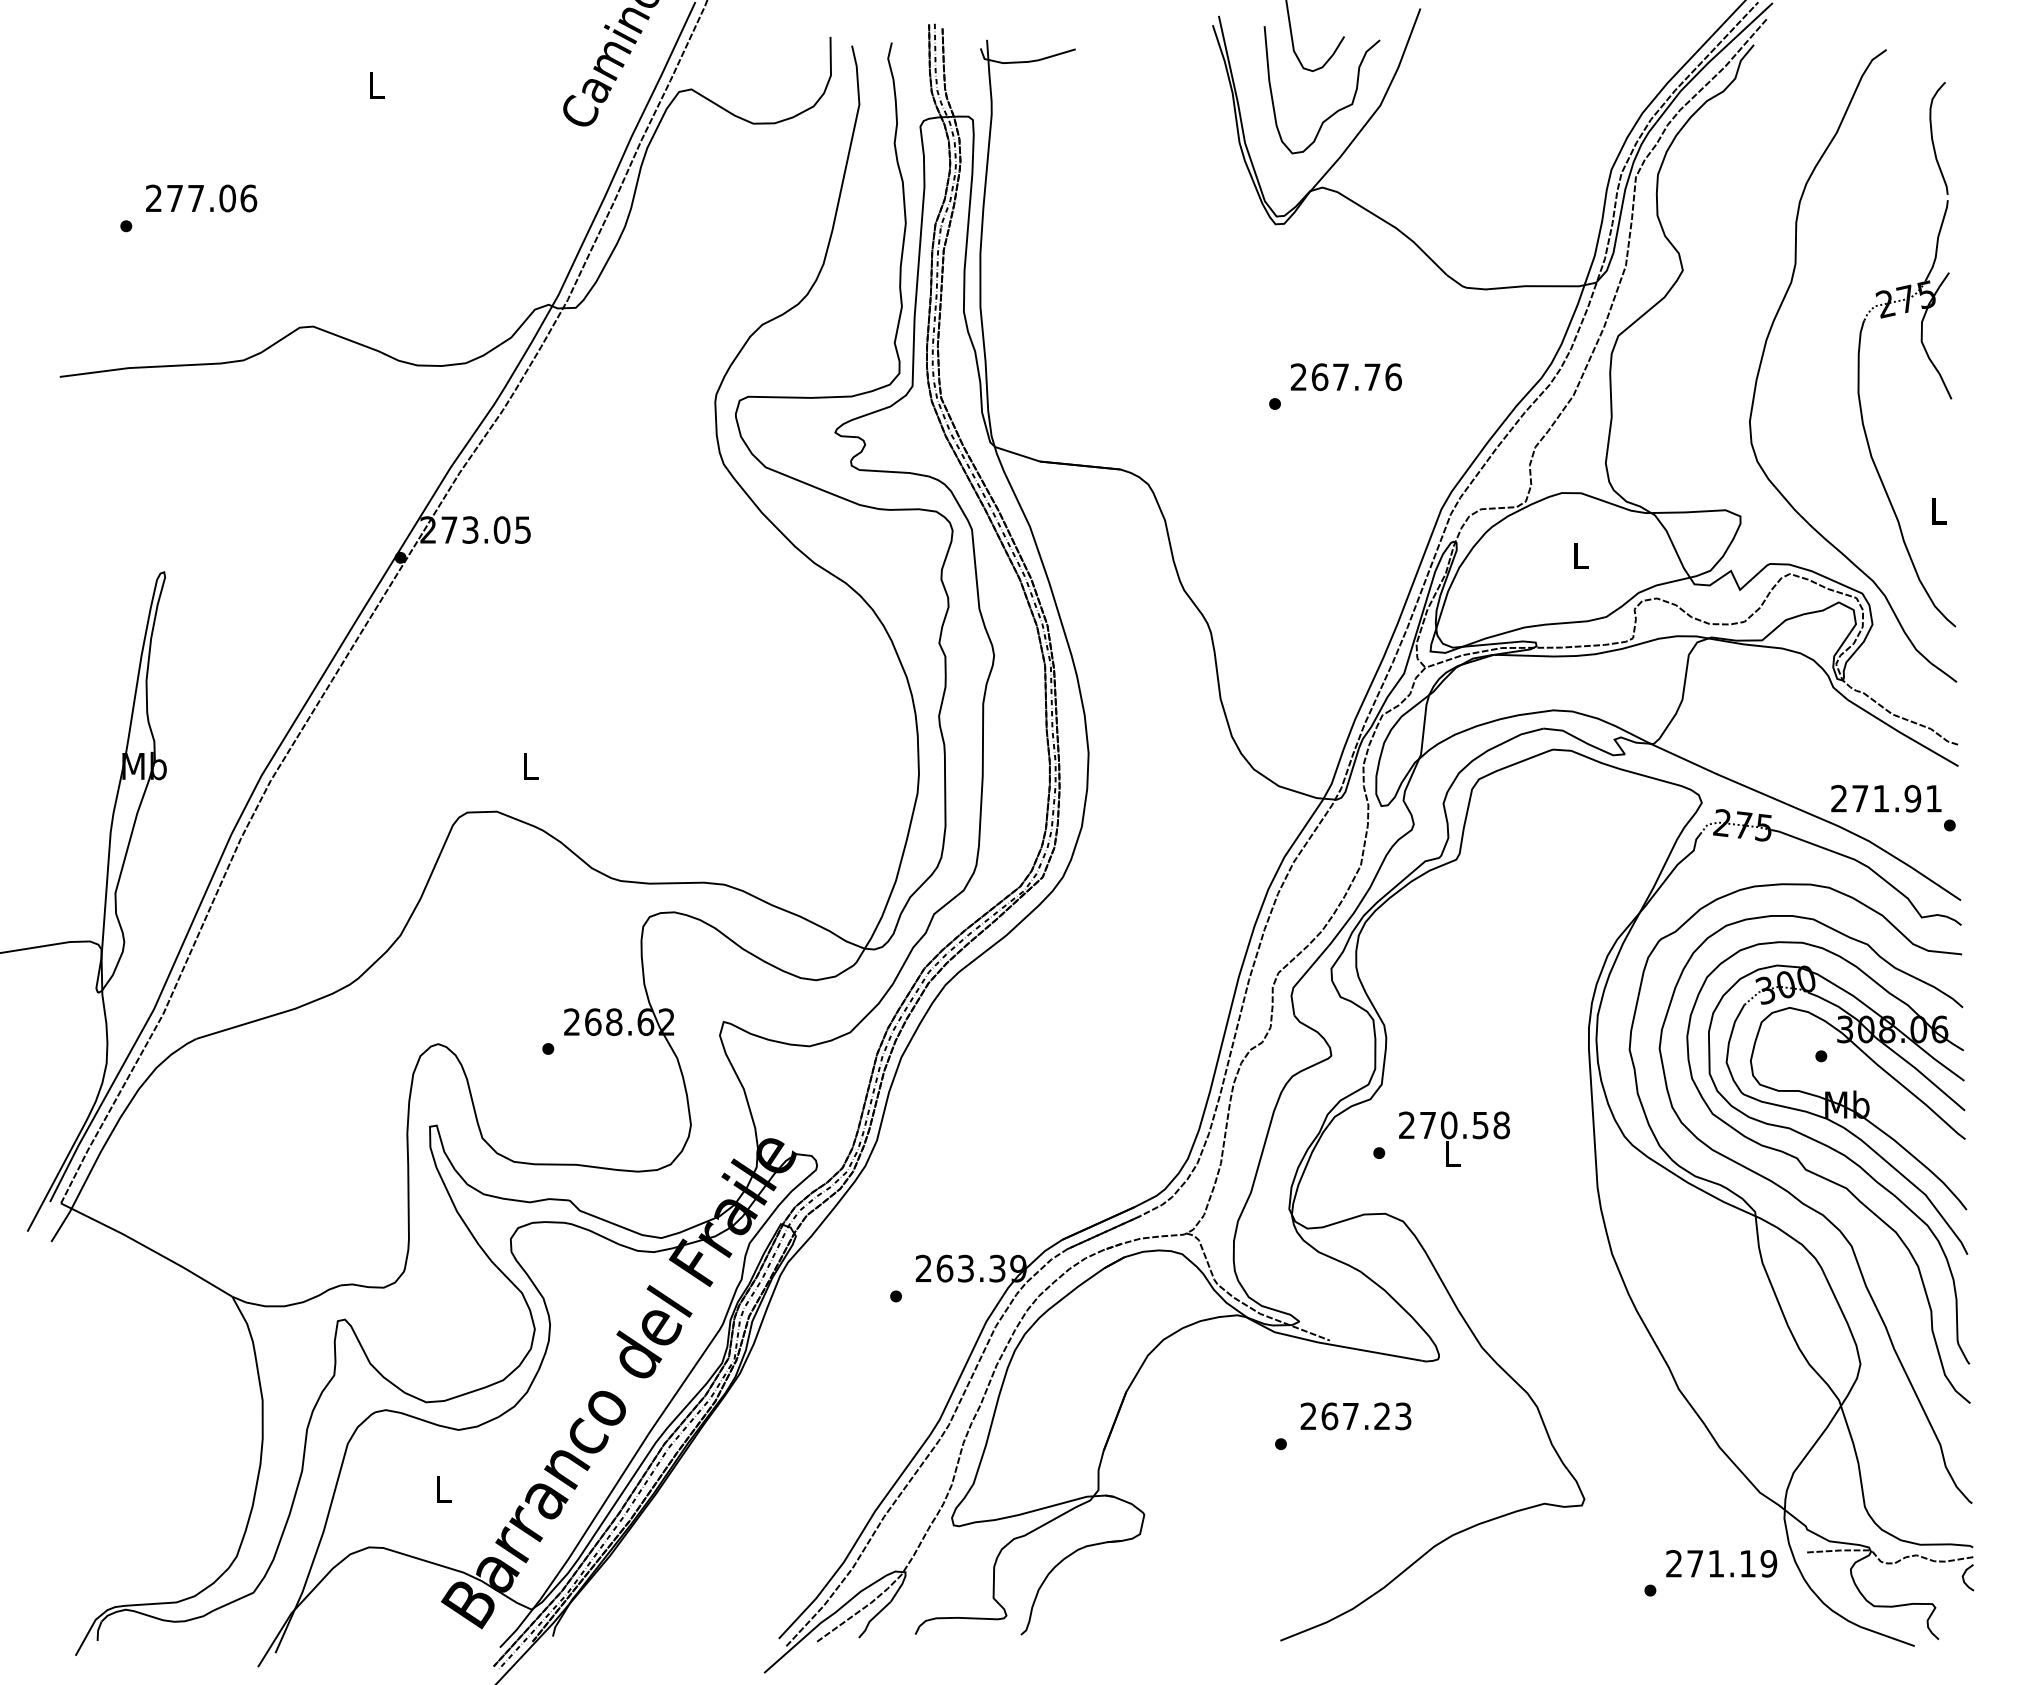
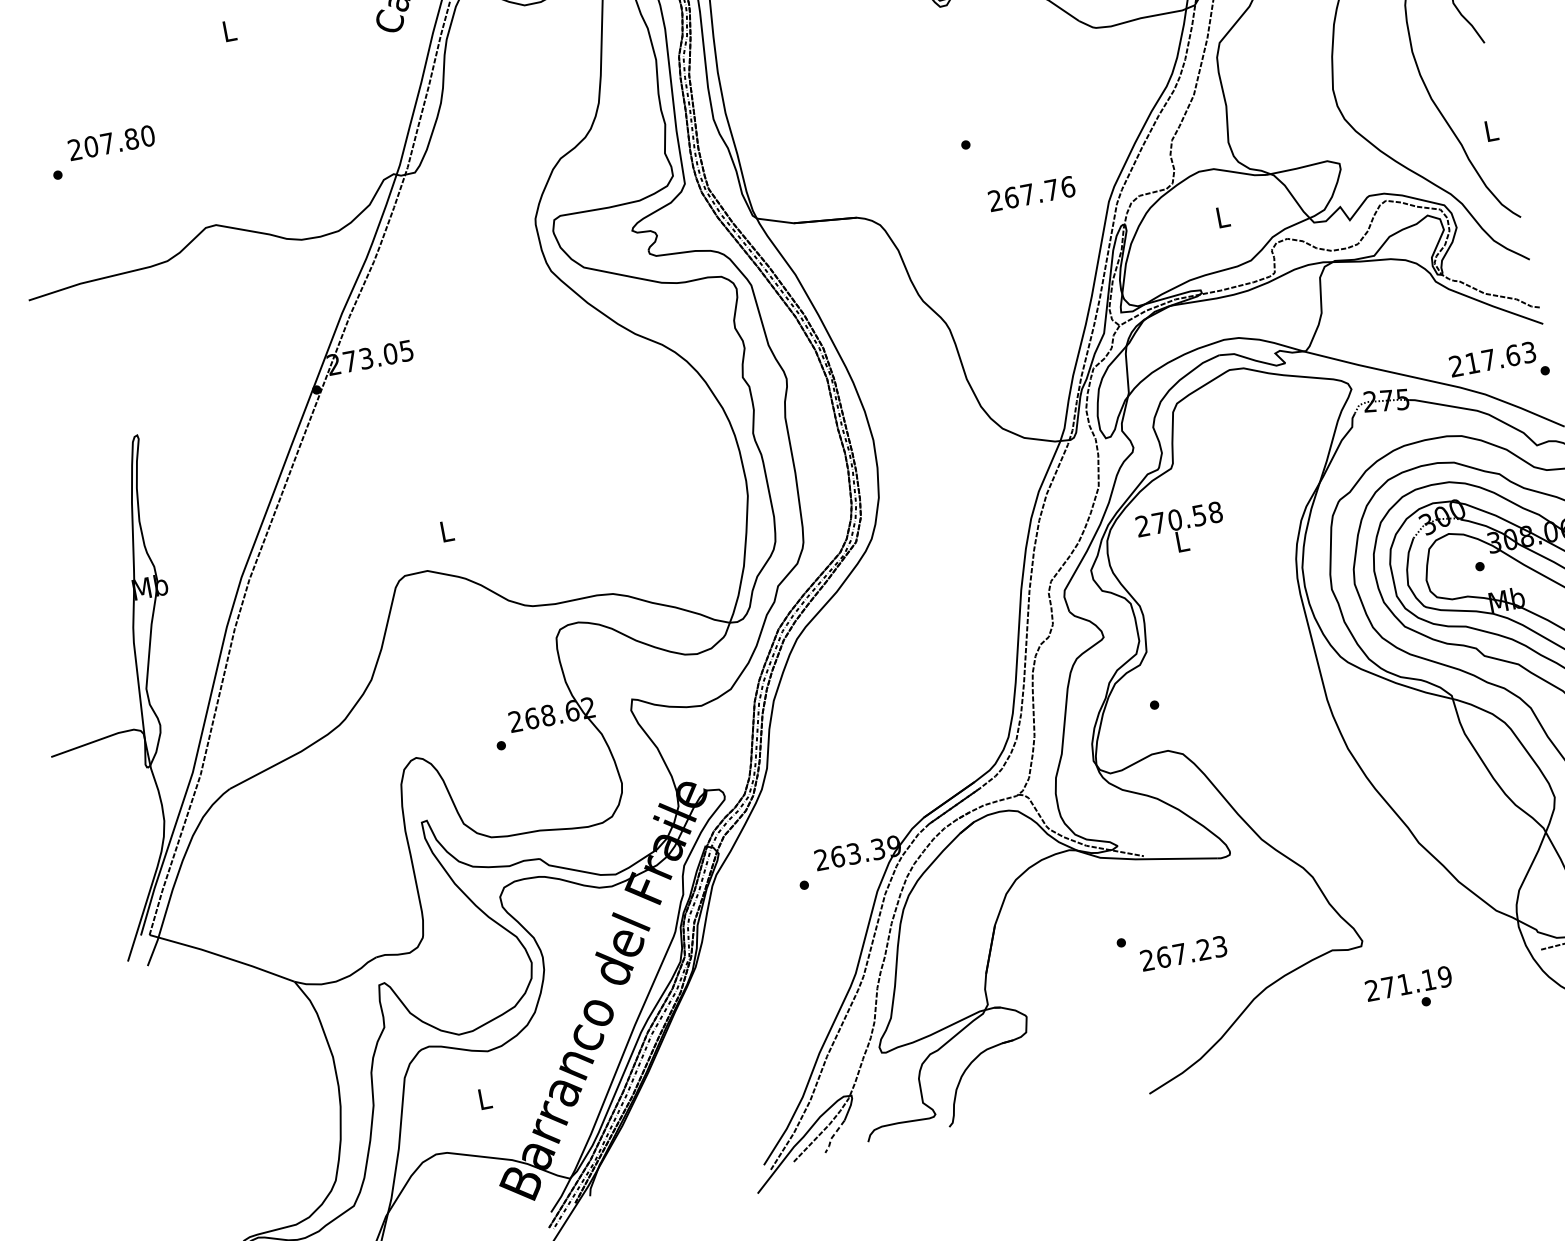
text: (211, 198) -> (119, 141), 277.06 -> 207.80
text: (1346, 376) -> (1031, 193), moved
text: (1896, 798) -> (1500, 357), 271.91 -> 217.63
text: (1454, 1138) -> (1181, 529), moved
text: (1355, 1416) -> (1183, 953), moved
text: (1721, 1563) -> (1408, 983), moved
line: (872, 1619) -> (833, 1136), solid -> dashed

